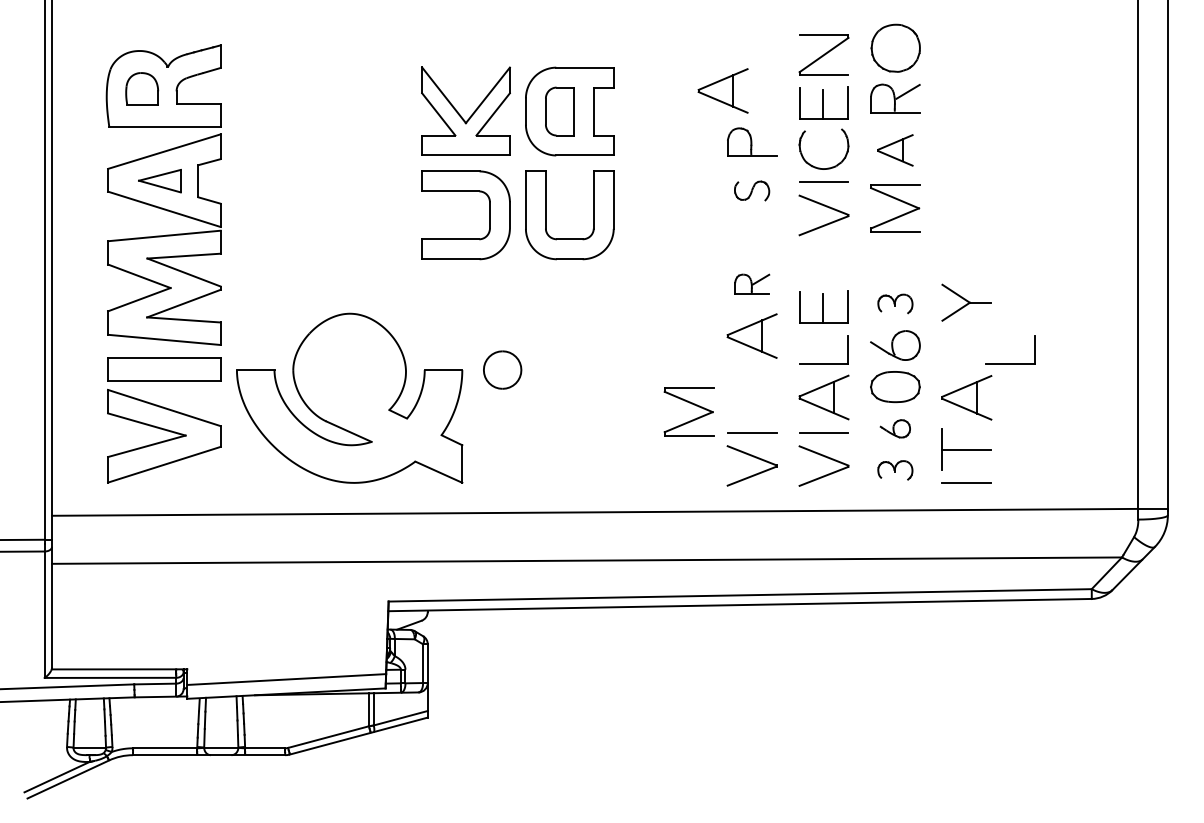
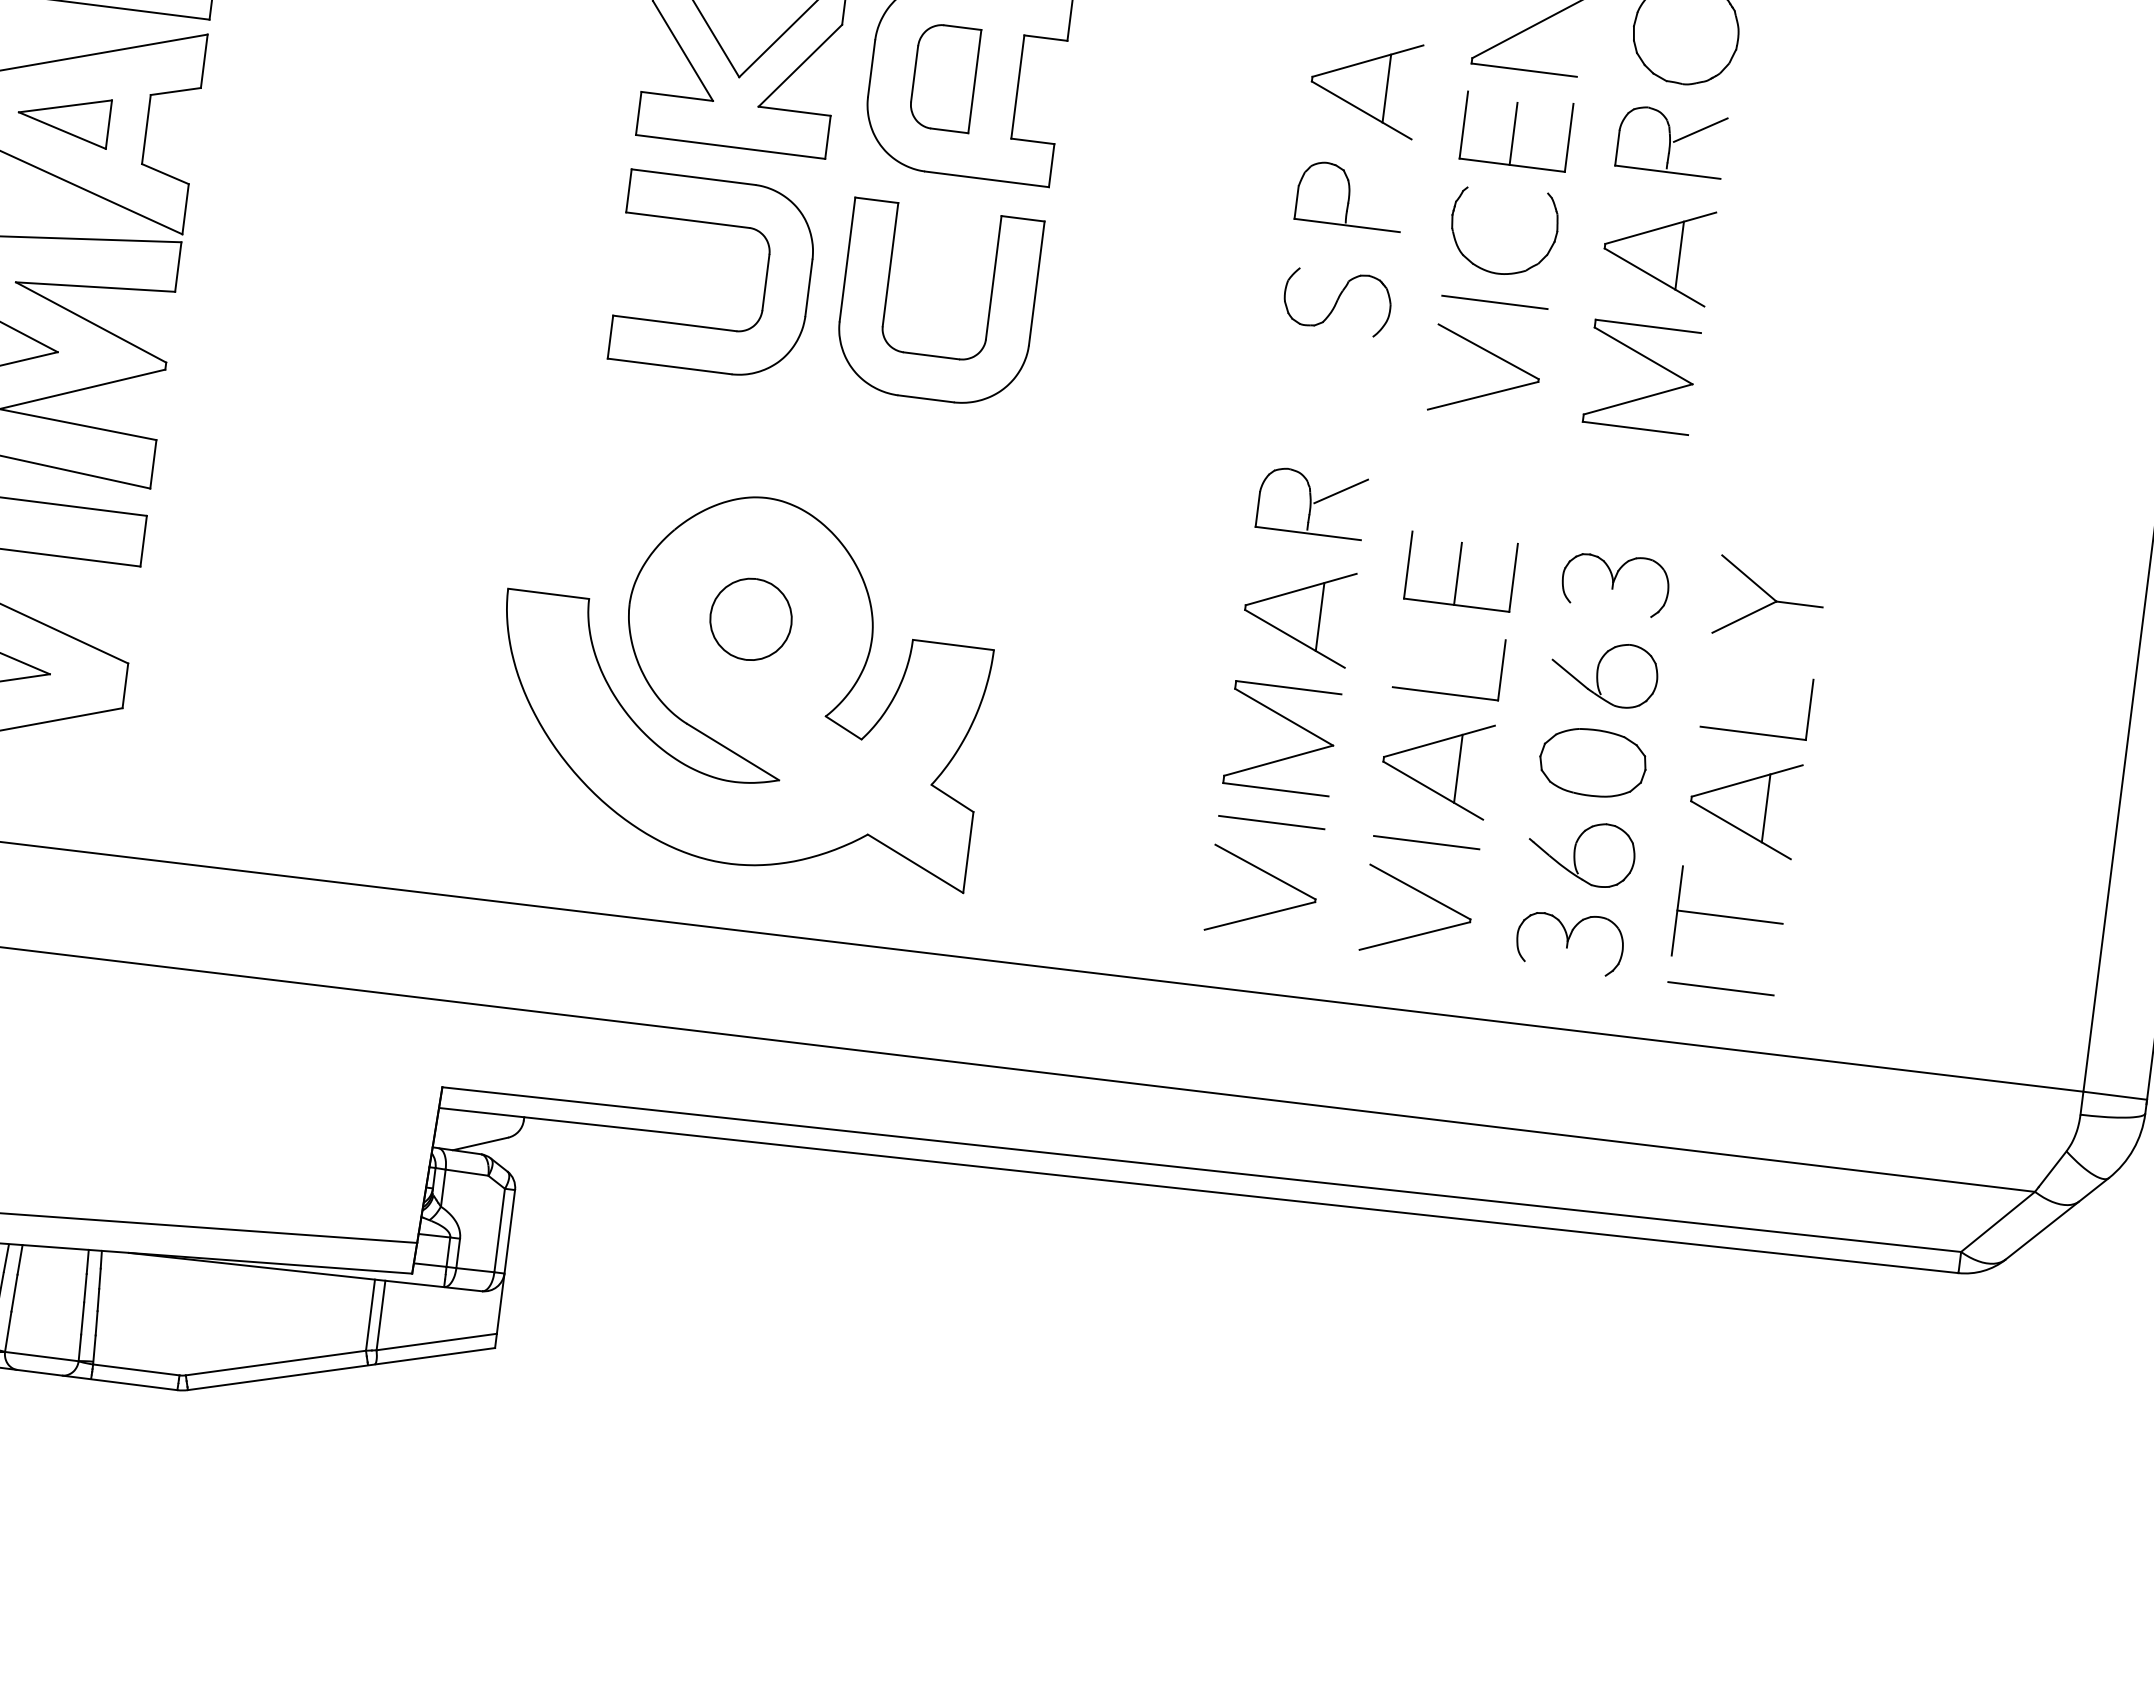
part: (722, 90) -> (1363, 84), moved
part: (895, 150) -> (1657, 253), size x1.43
part: (751, 190) -> (1336, 300), size x1.43
part: (752, 284) -> (1312, 502), size x1.43
part: (895, 303) -> (1615, 582), size x1.43
part: (1010, 363) -> (1752, 731), moved
part: (349, 397) -> (743, 678), moved
part: (691, 404) -> (1289, 723), moved
part: (895, 428) -> (1581, 852), size x1.67
part: (895, 470) -> (1570, 942), size x1.43

